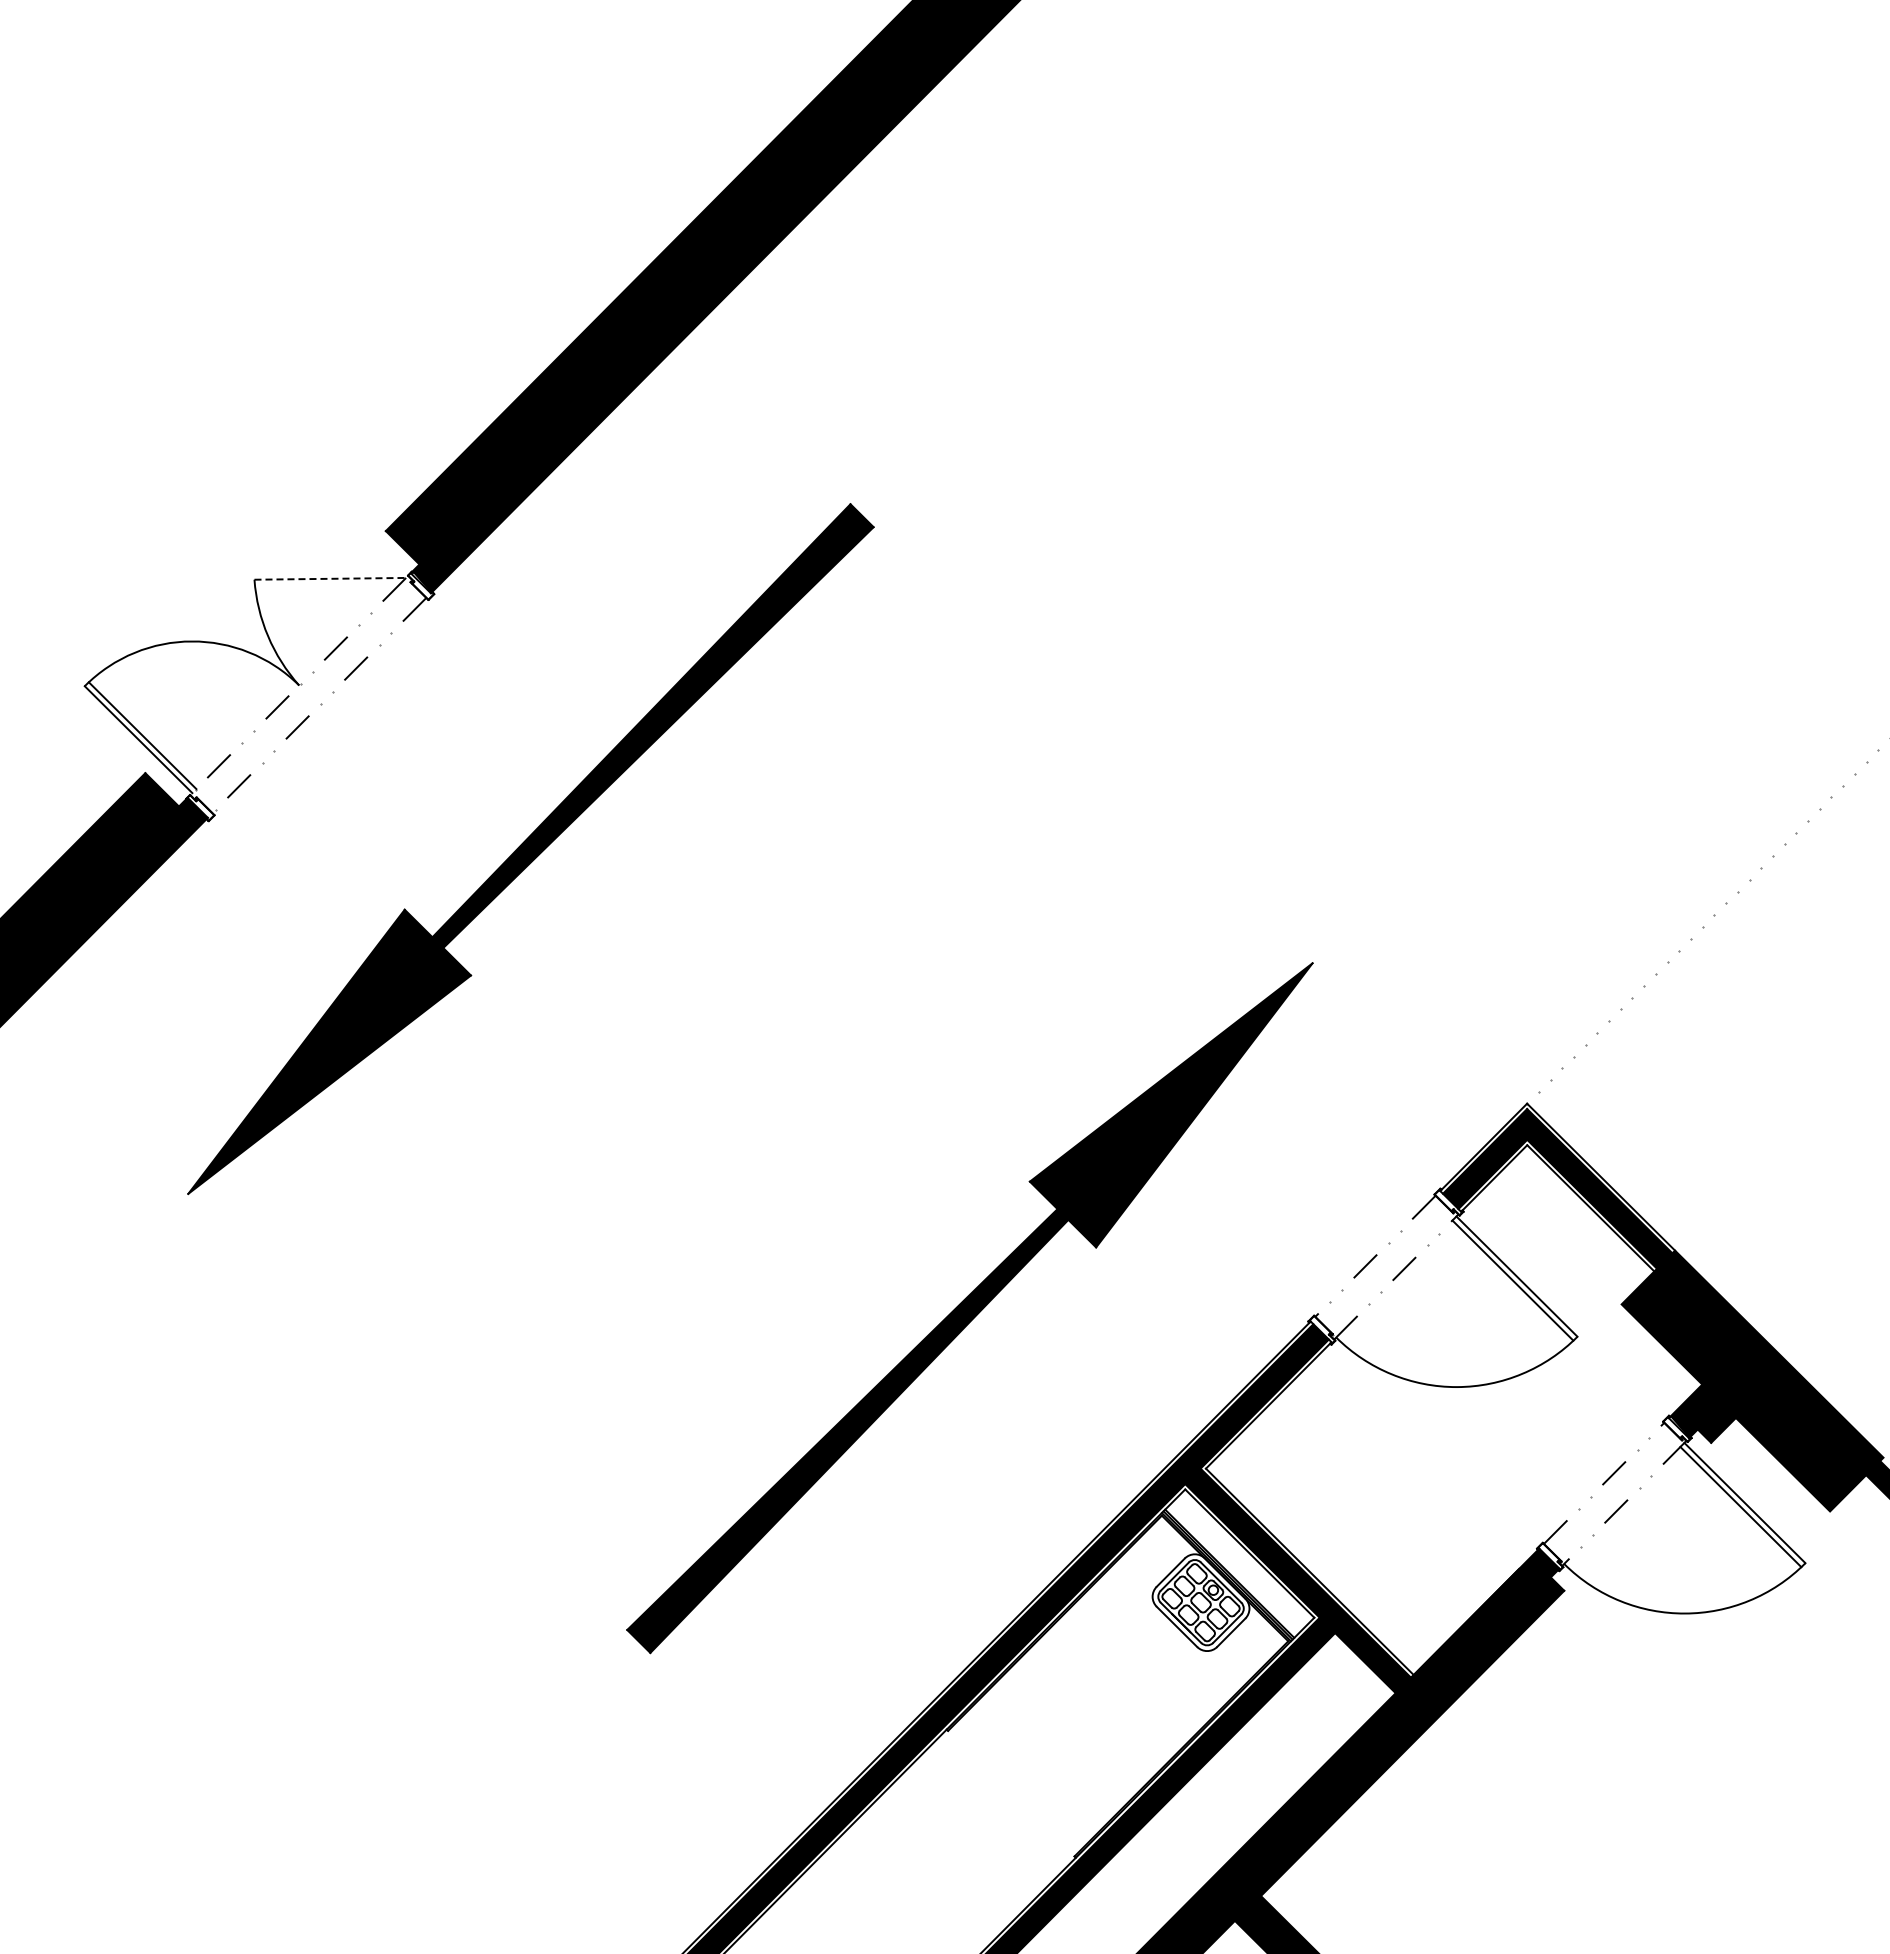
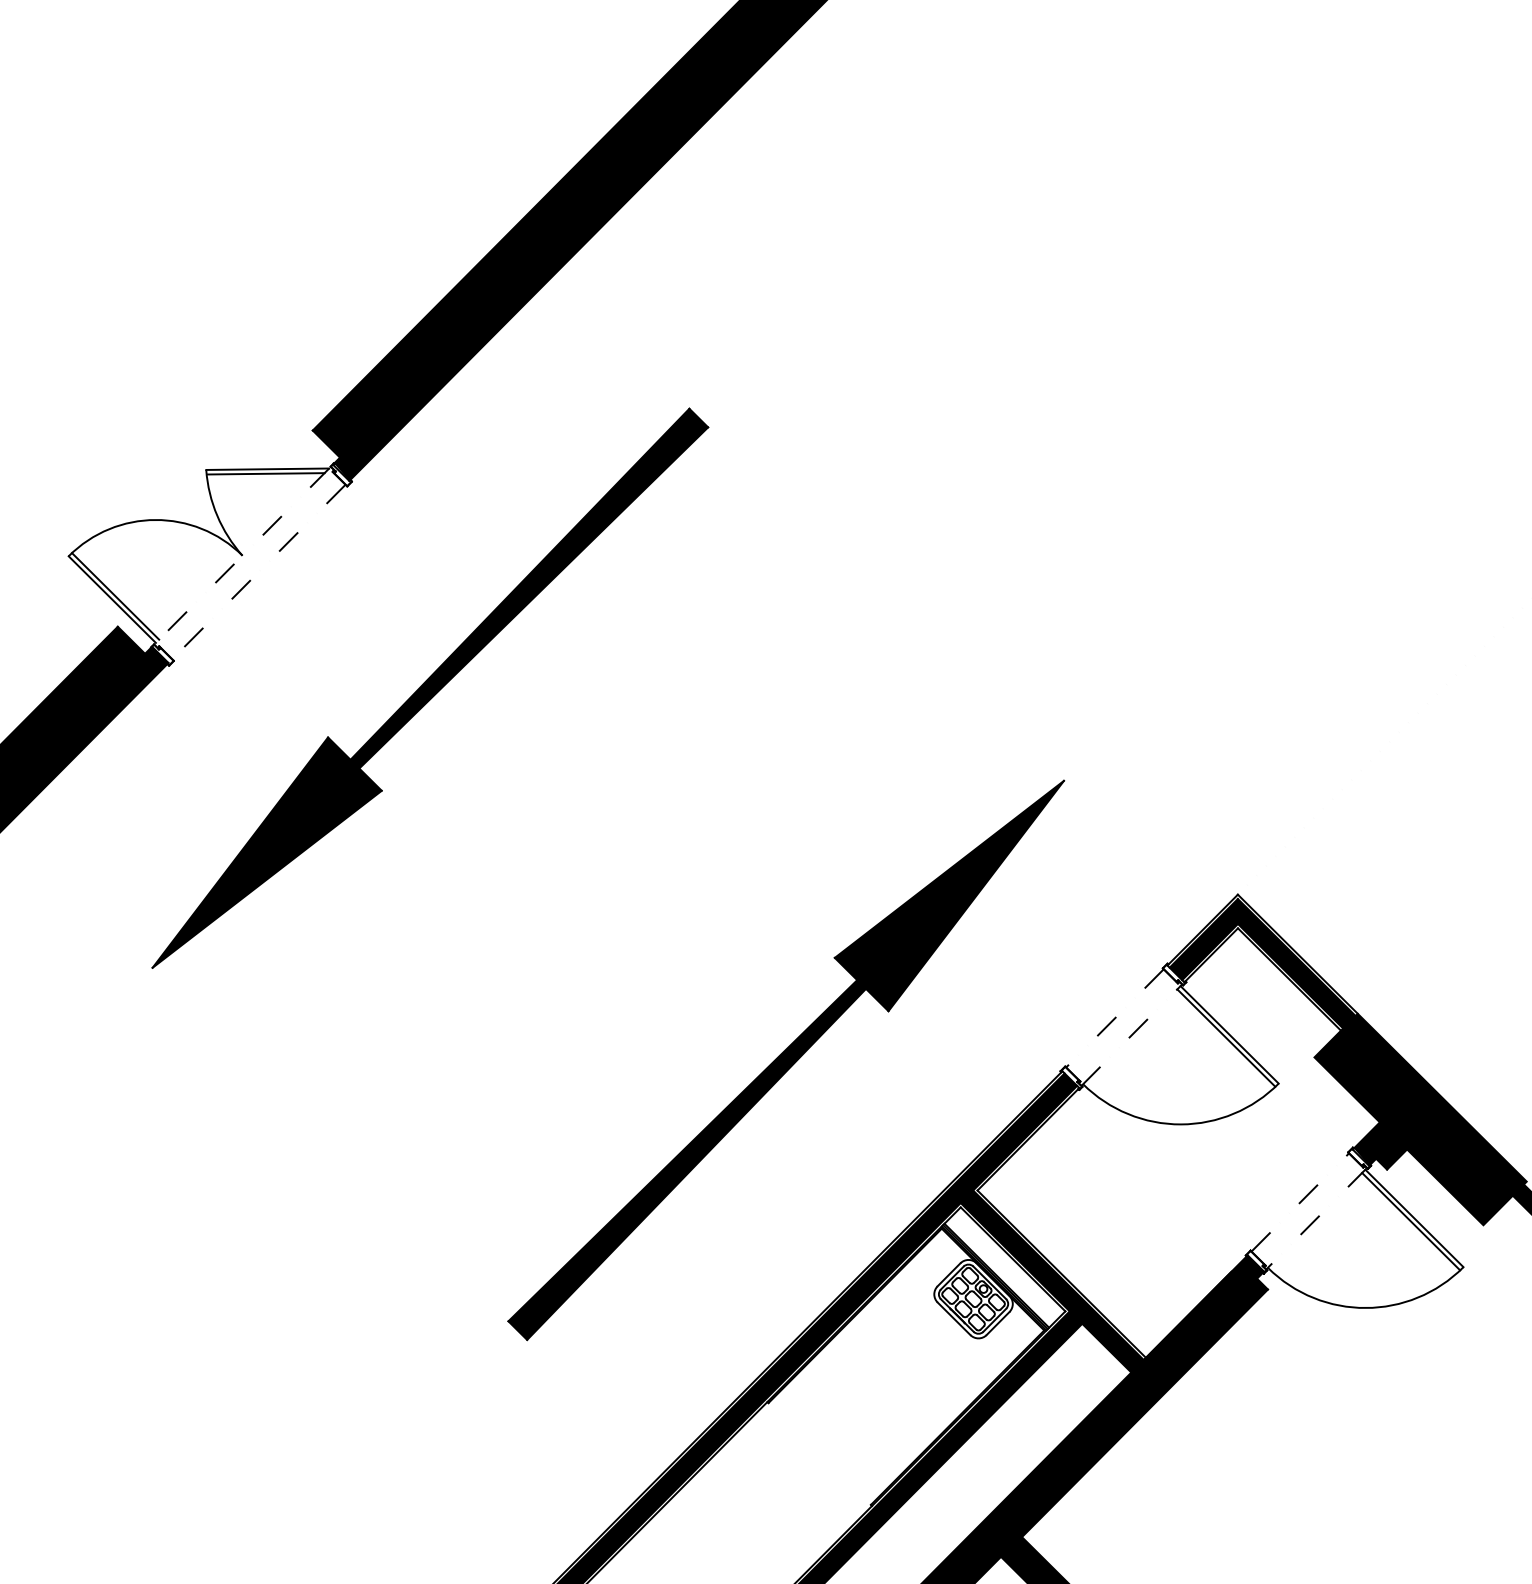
line: (330, 578) -> (267, 468), dashed -> solid
line: (327, 584) -> (265, 473), added

